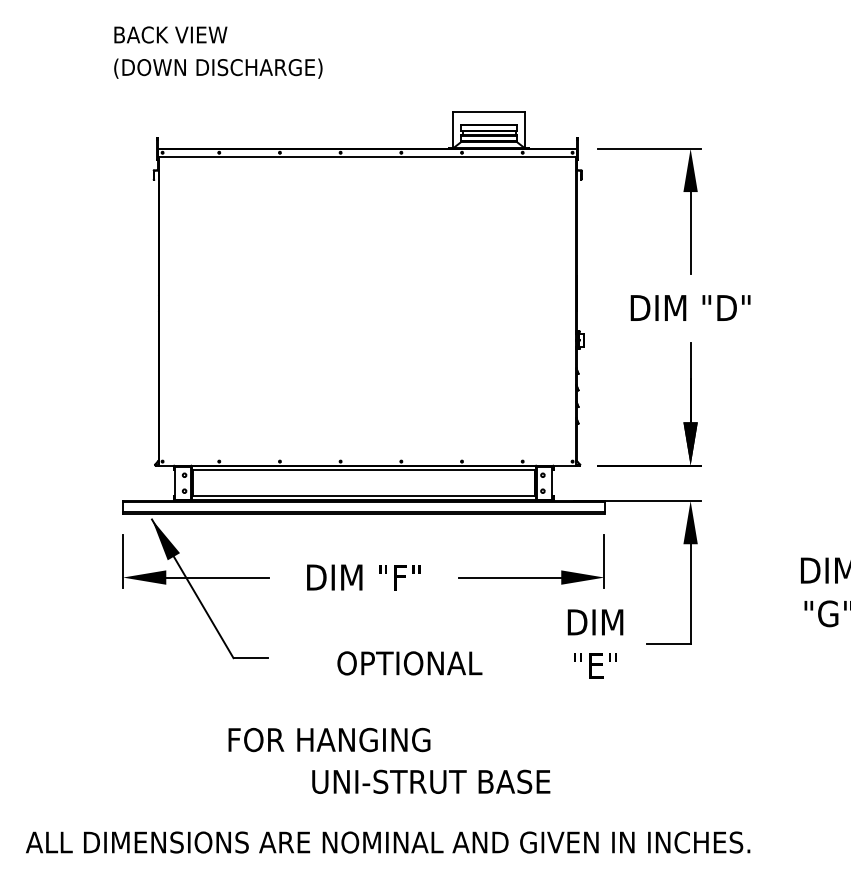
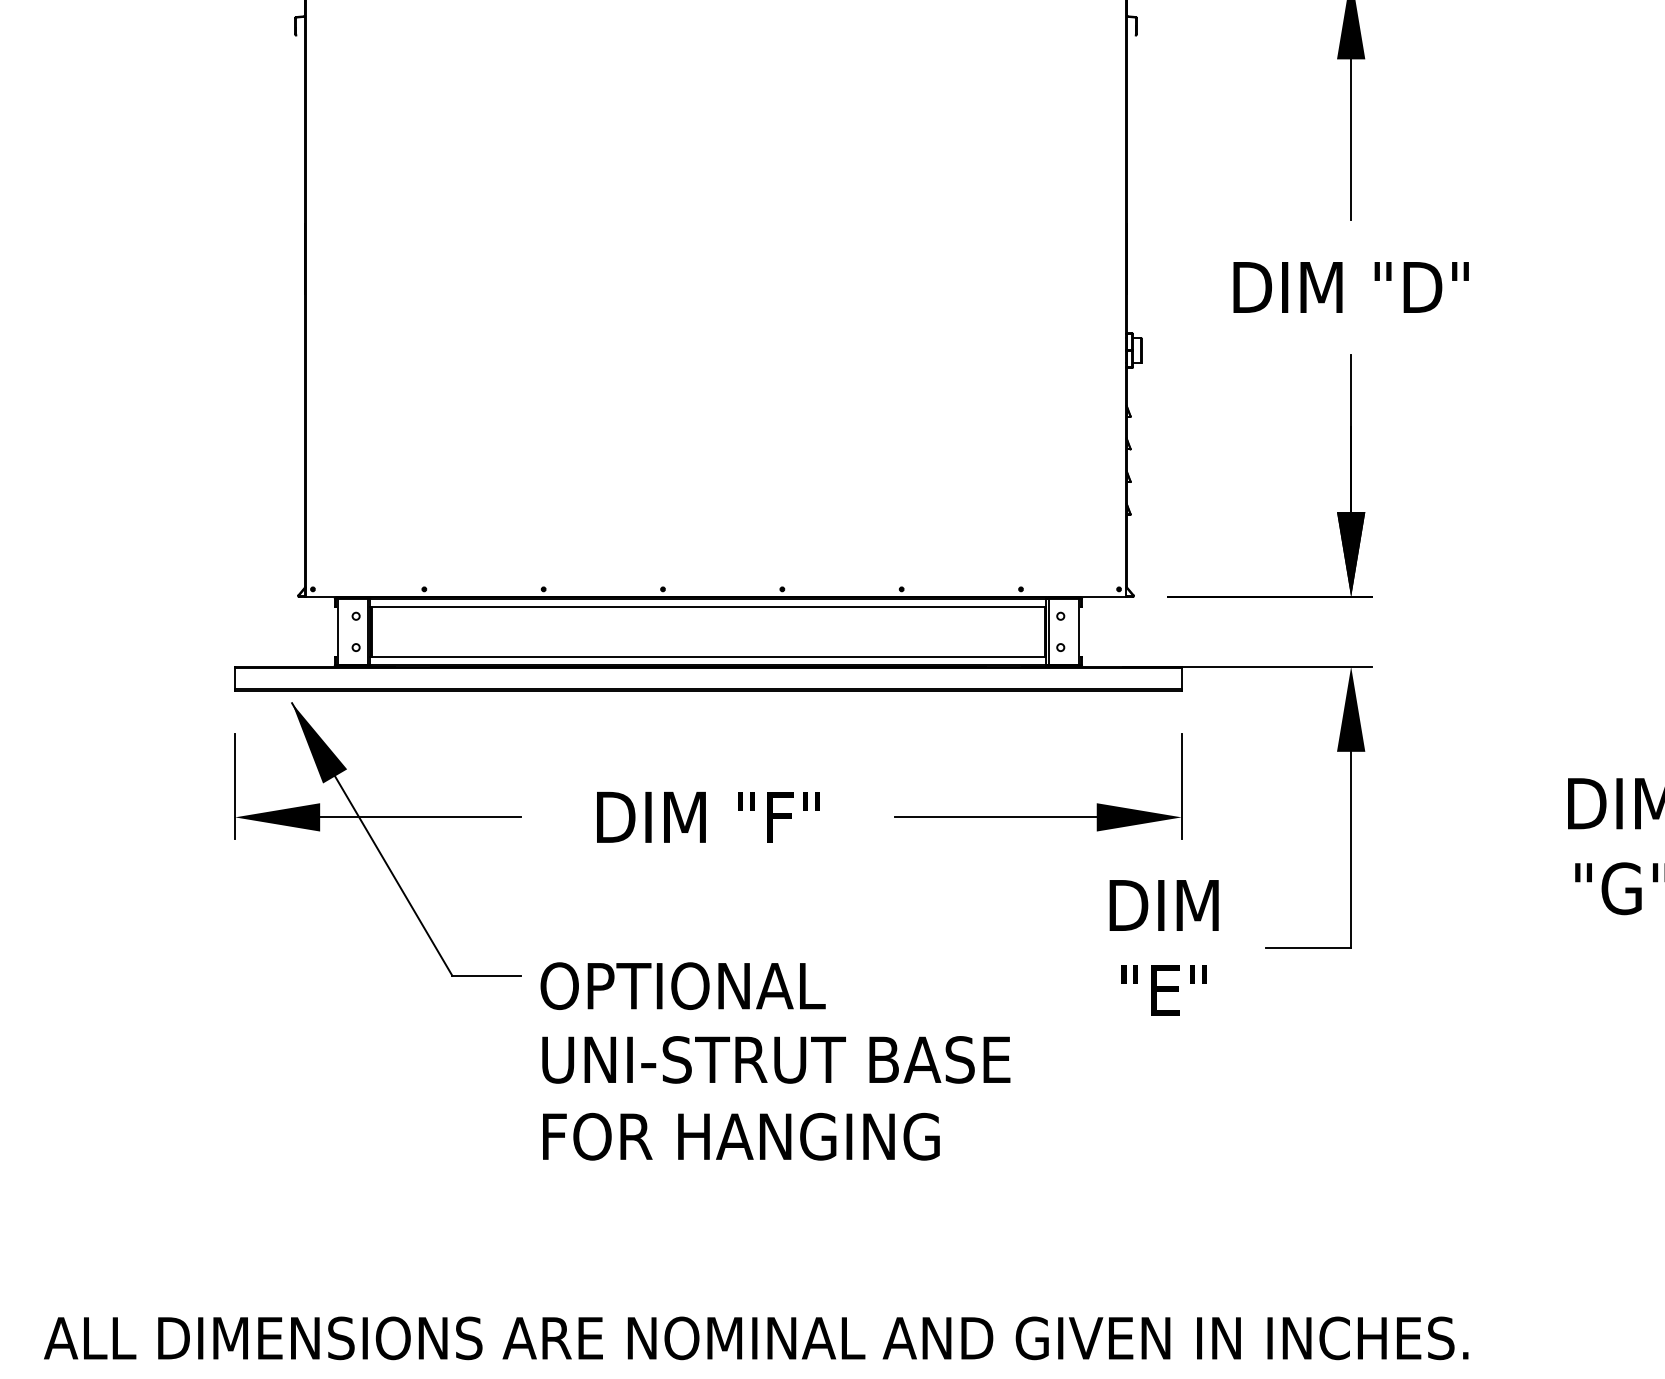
text: (409, 663) -> (682, 986), moved
text: (329, 739) -> (741, 1135), moved
text: (431, 781) -> (776, 1059), moved

